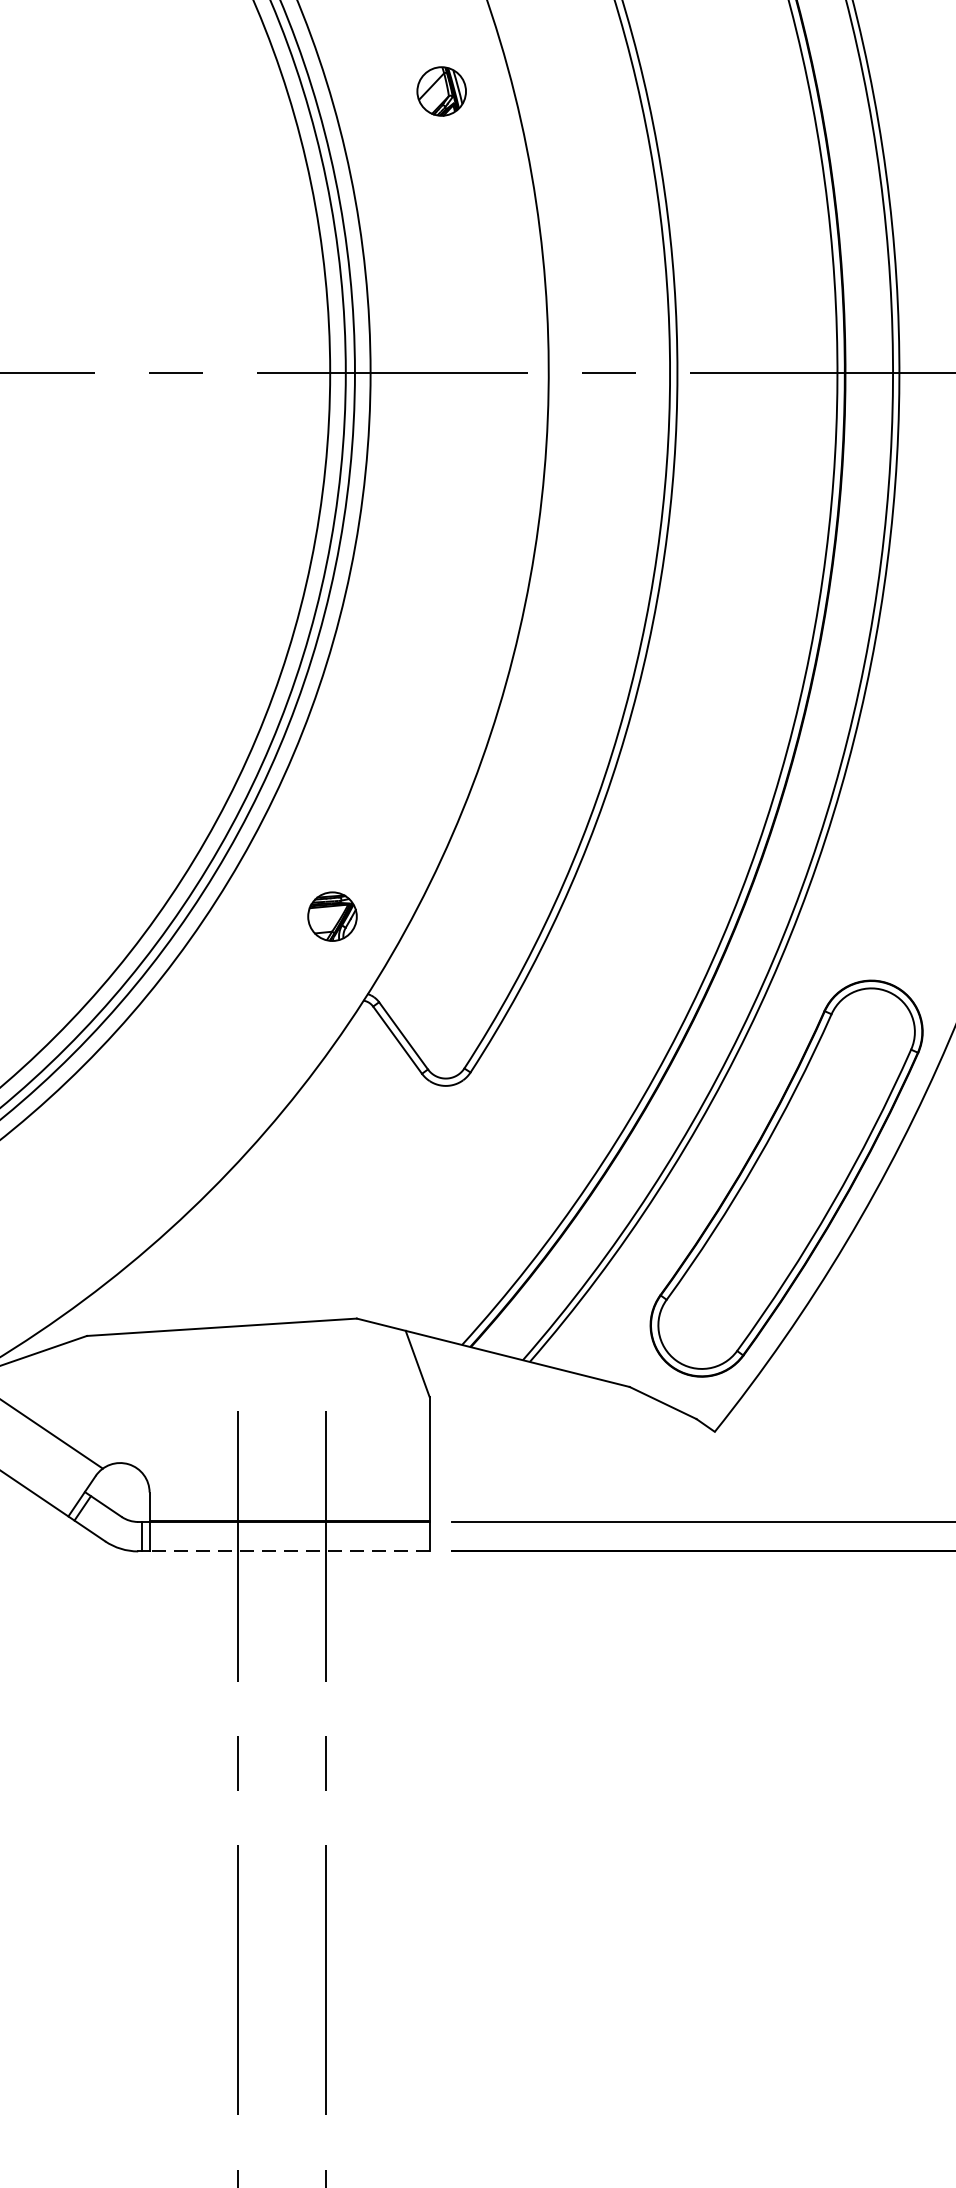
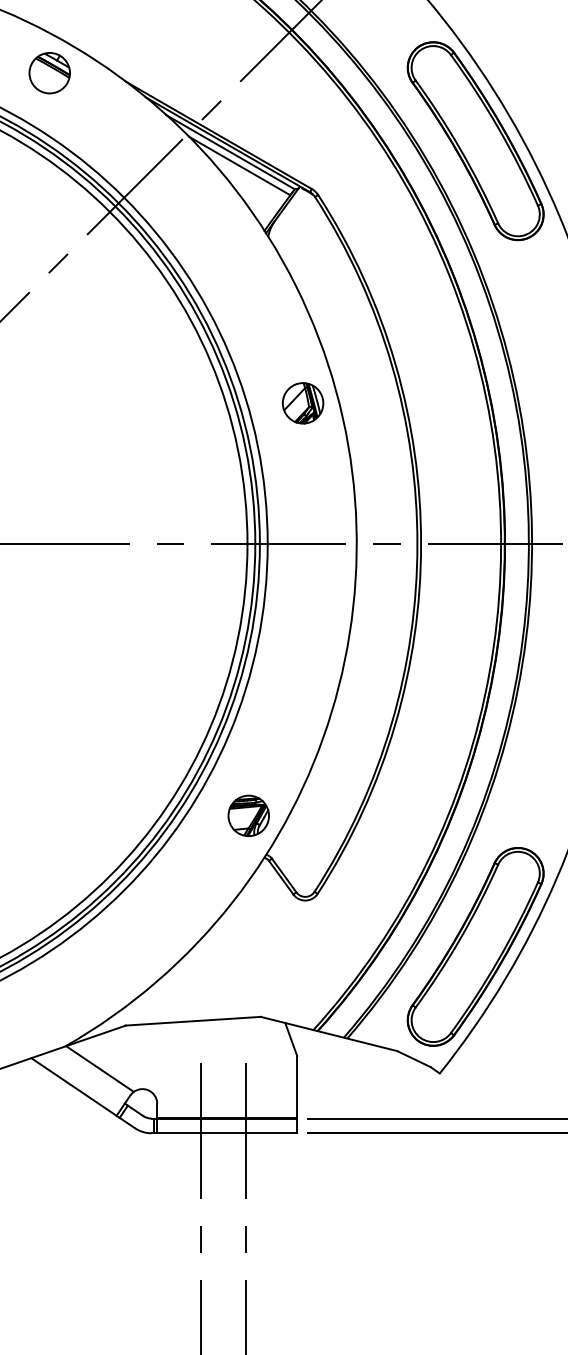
part: (442, 91) -> (303, 403), size x1.67
part: (332, 915) -> (248, 815), size x1.67
line: (290, 1551) -> (227, 1133), dashed -> solid

